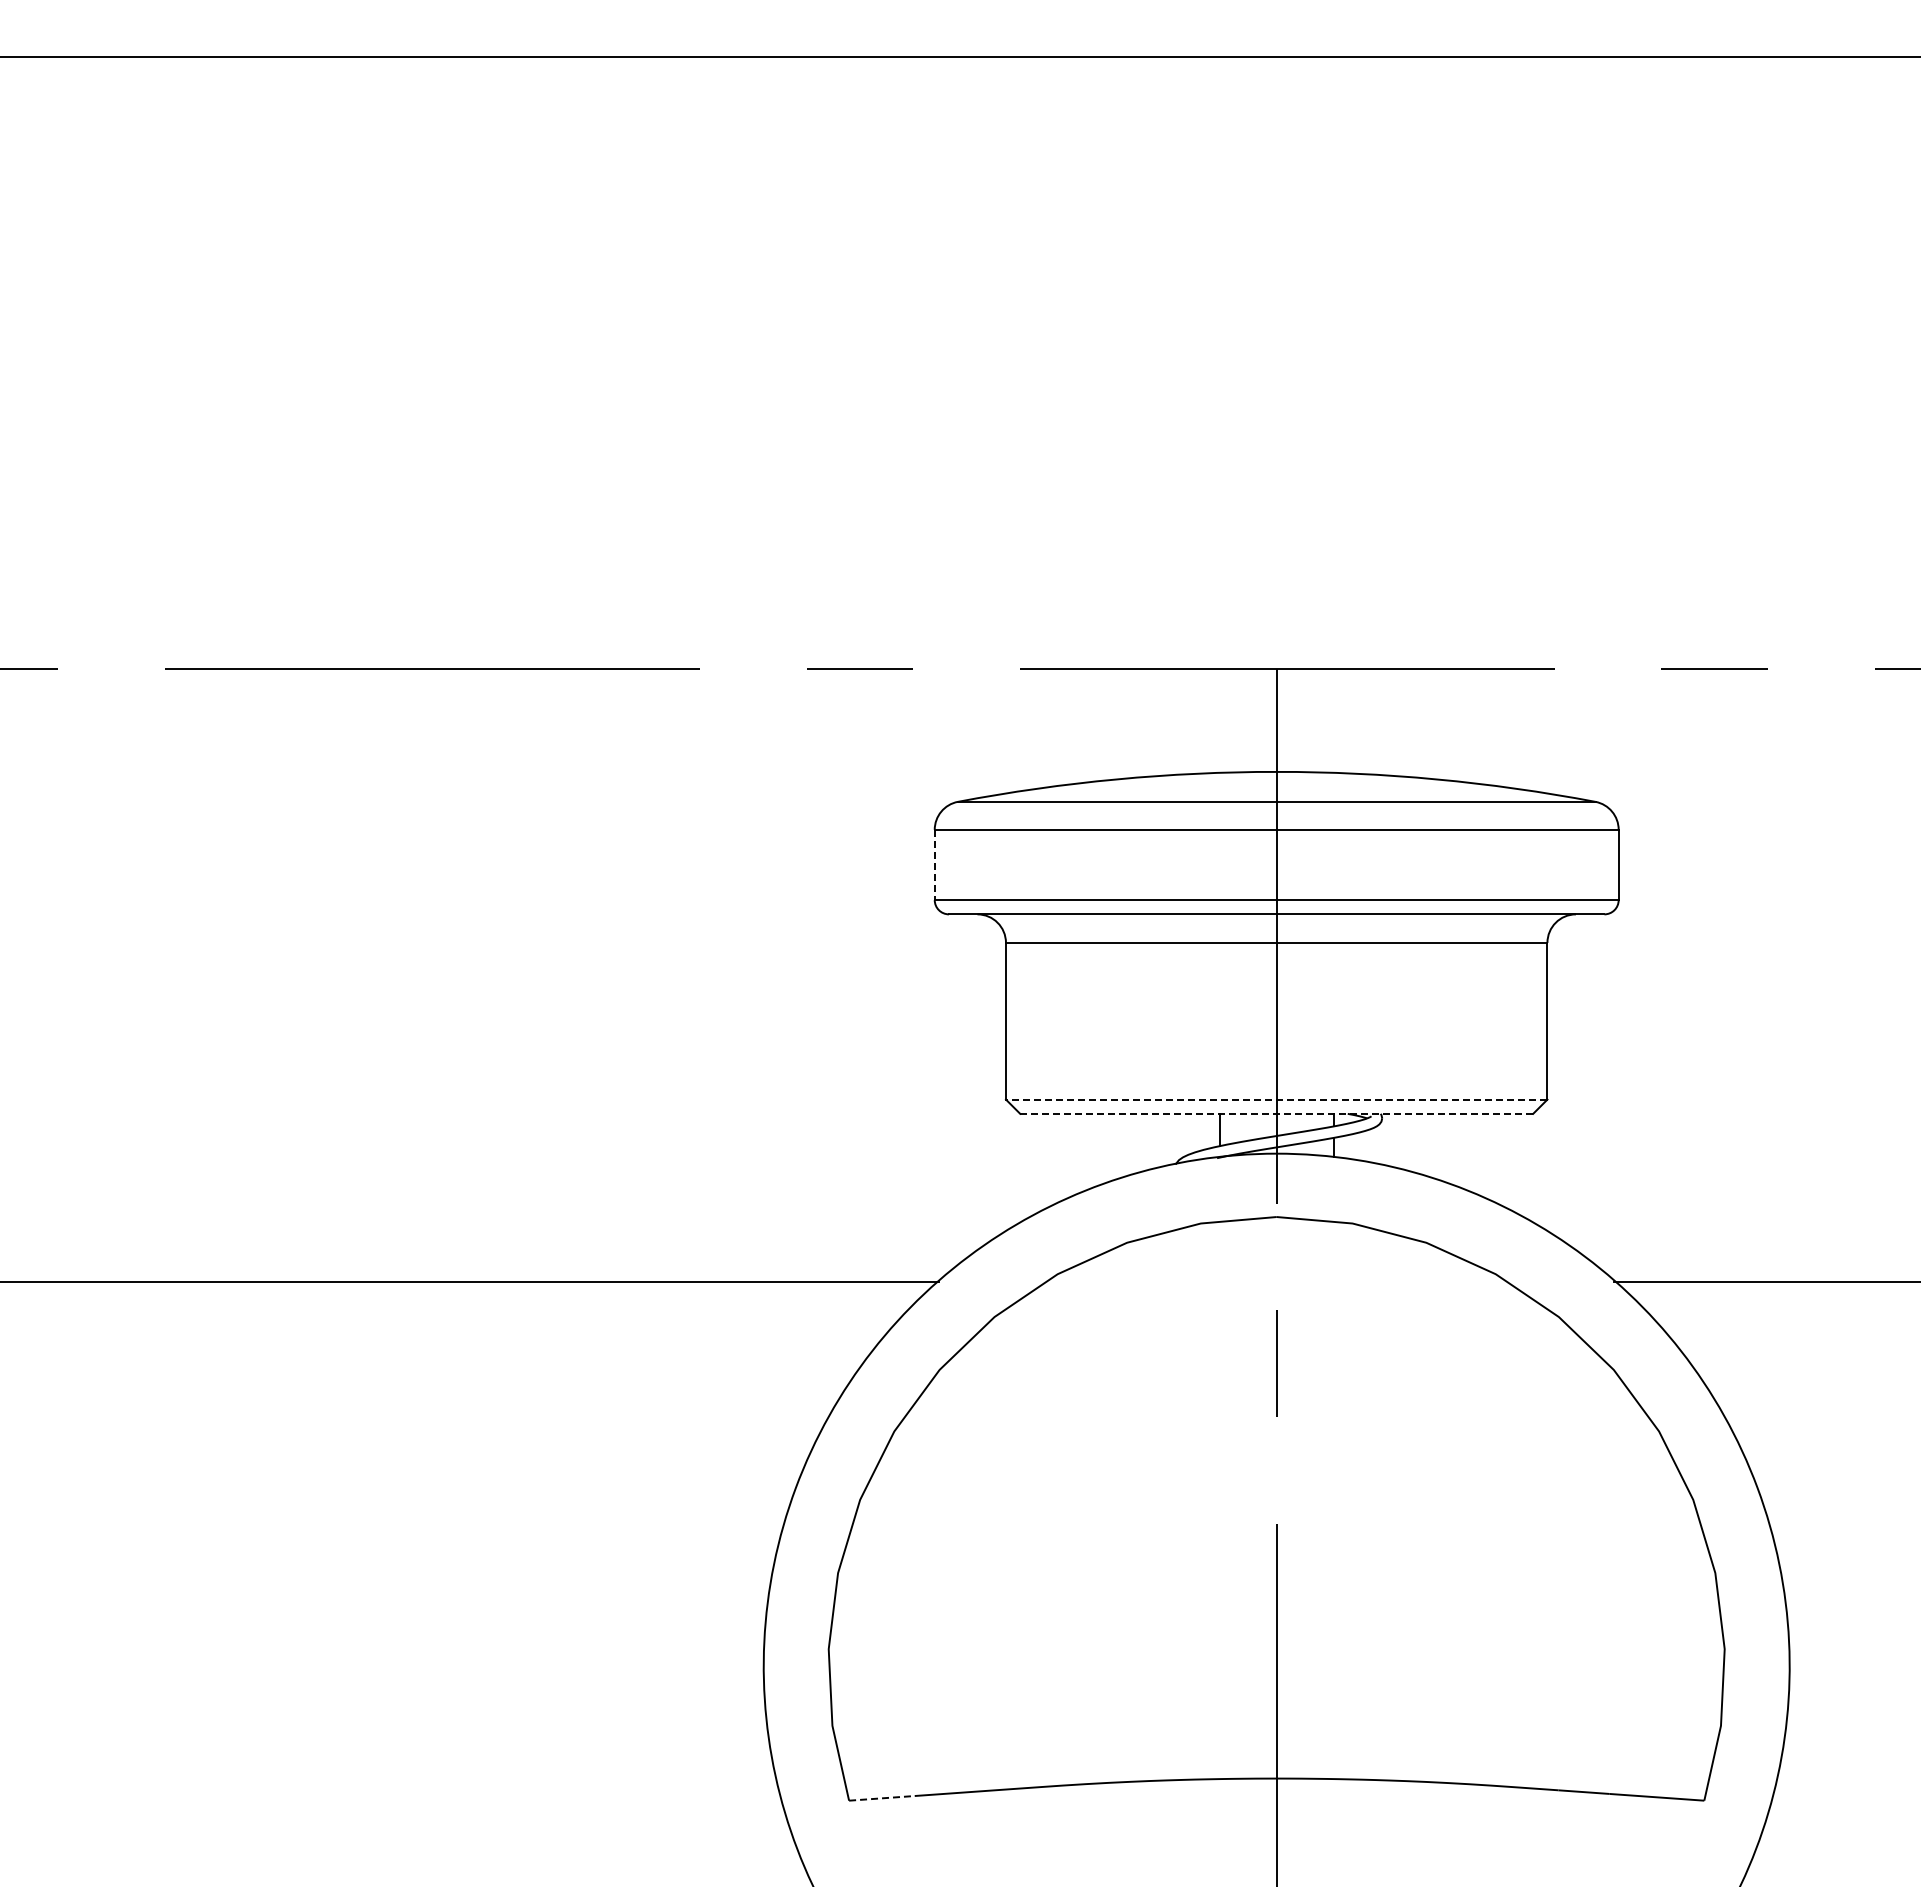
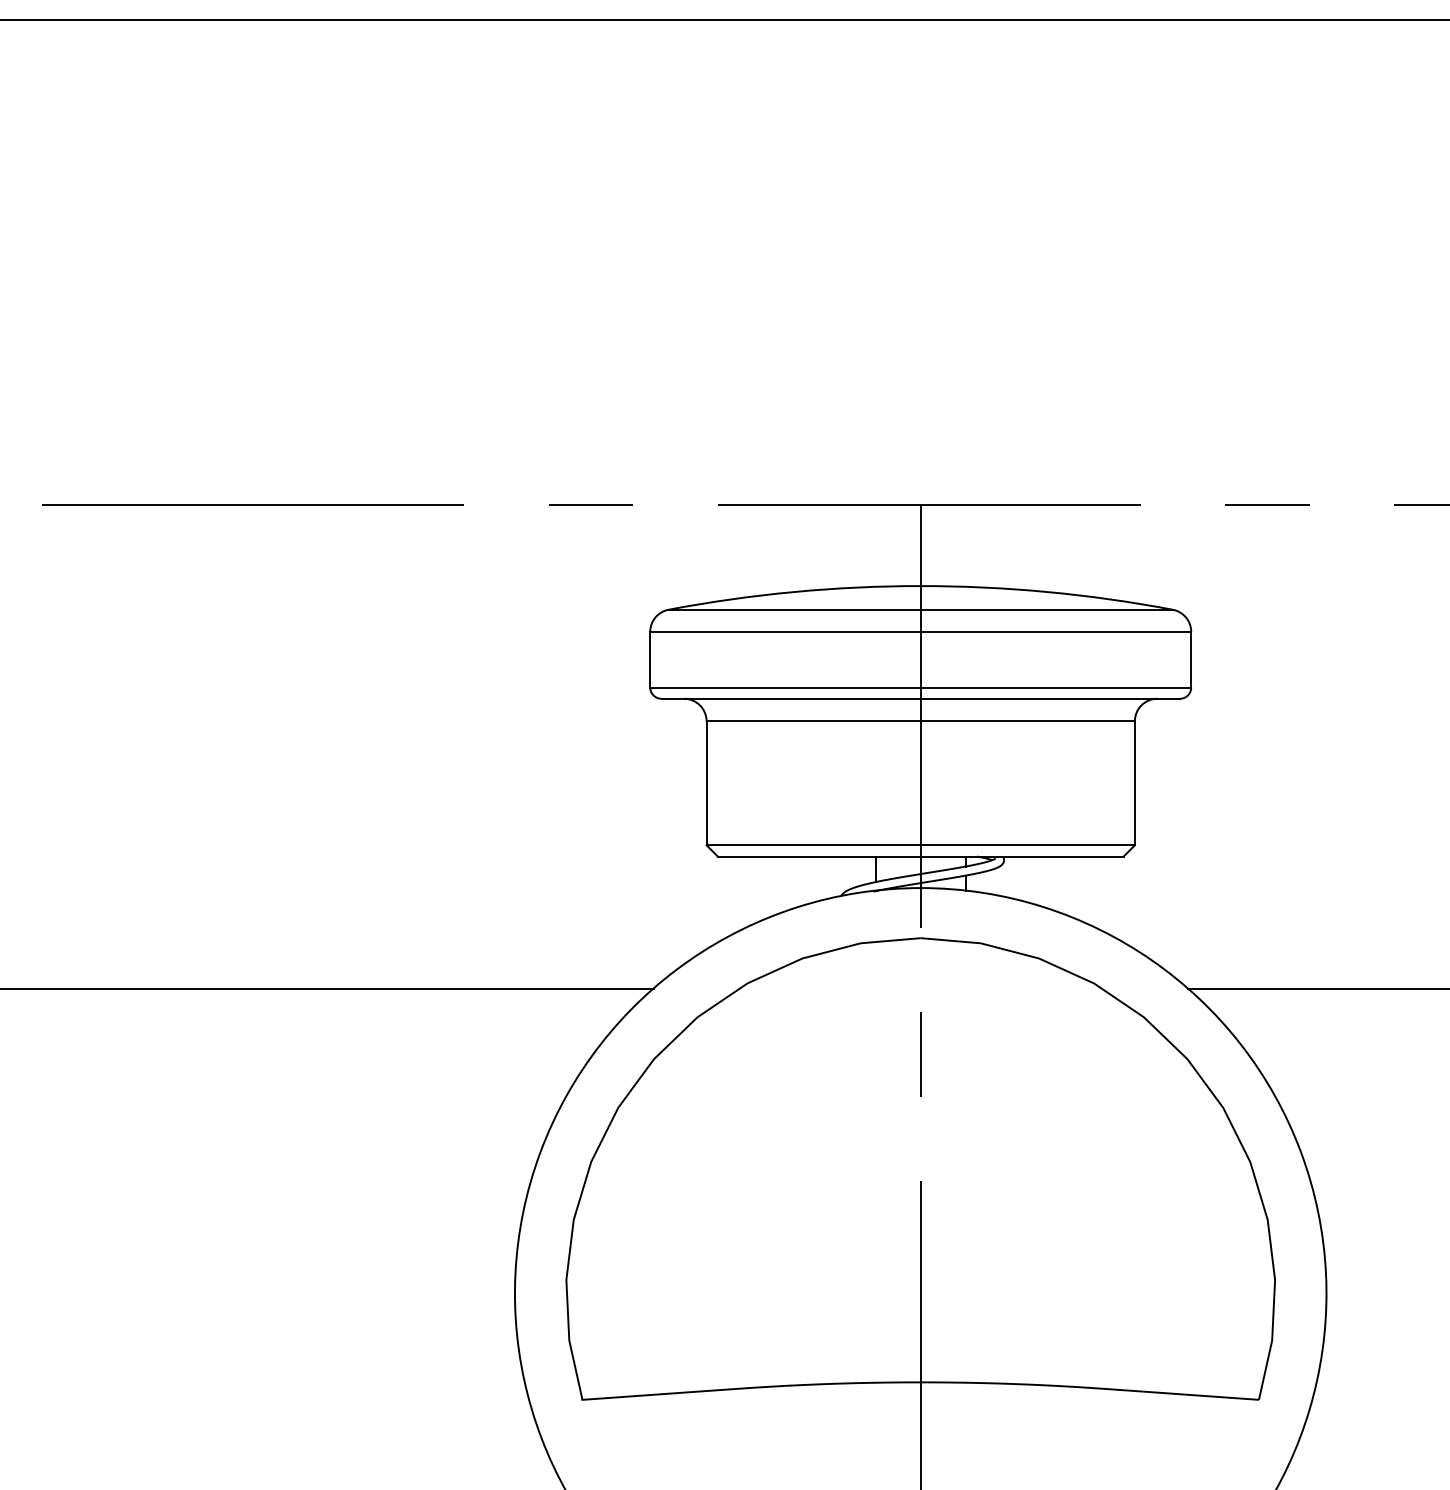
line: (934, 865) -> (650, 660), dashed -> solid
line: (1276, 1099) -> (920, 845), dashed -> solid
line: (1276, 1113) -> (920, 856), dashed -> solid
line: (881, 1798) -> (608, 1398), dashed -> solid

